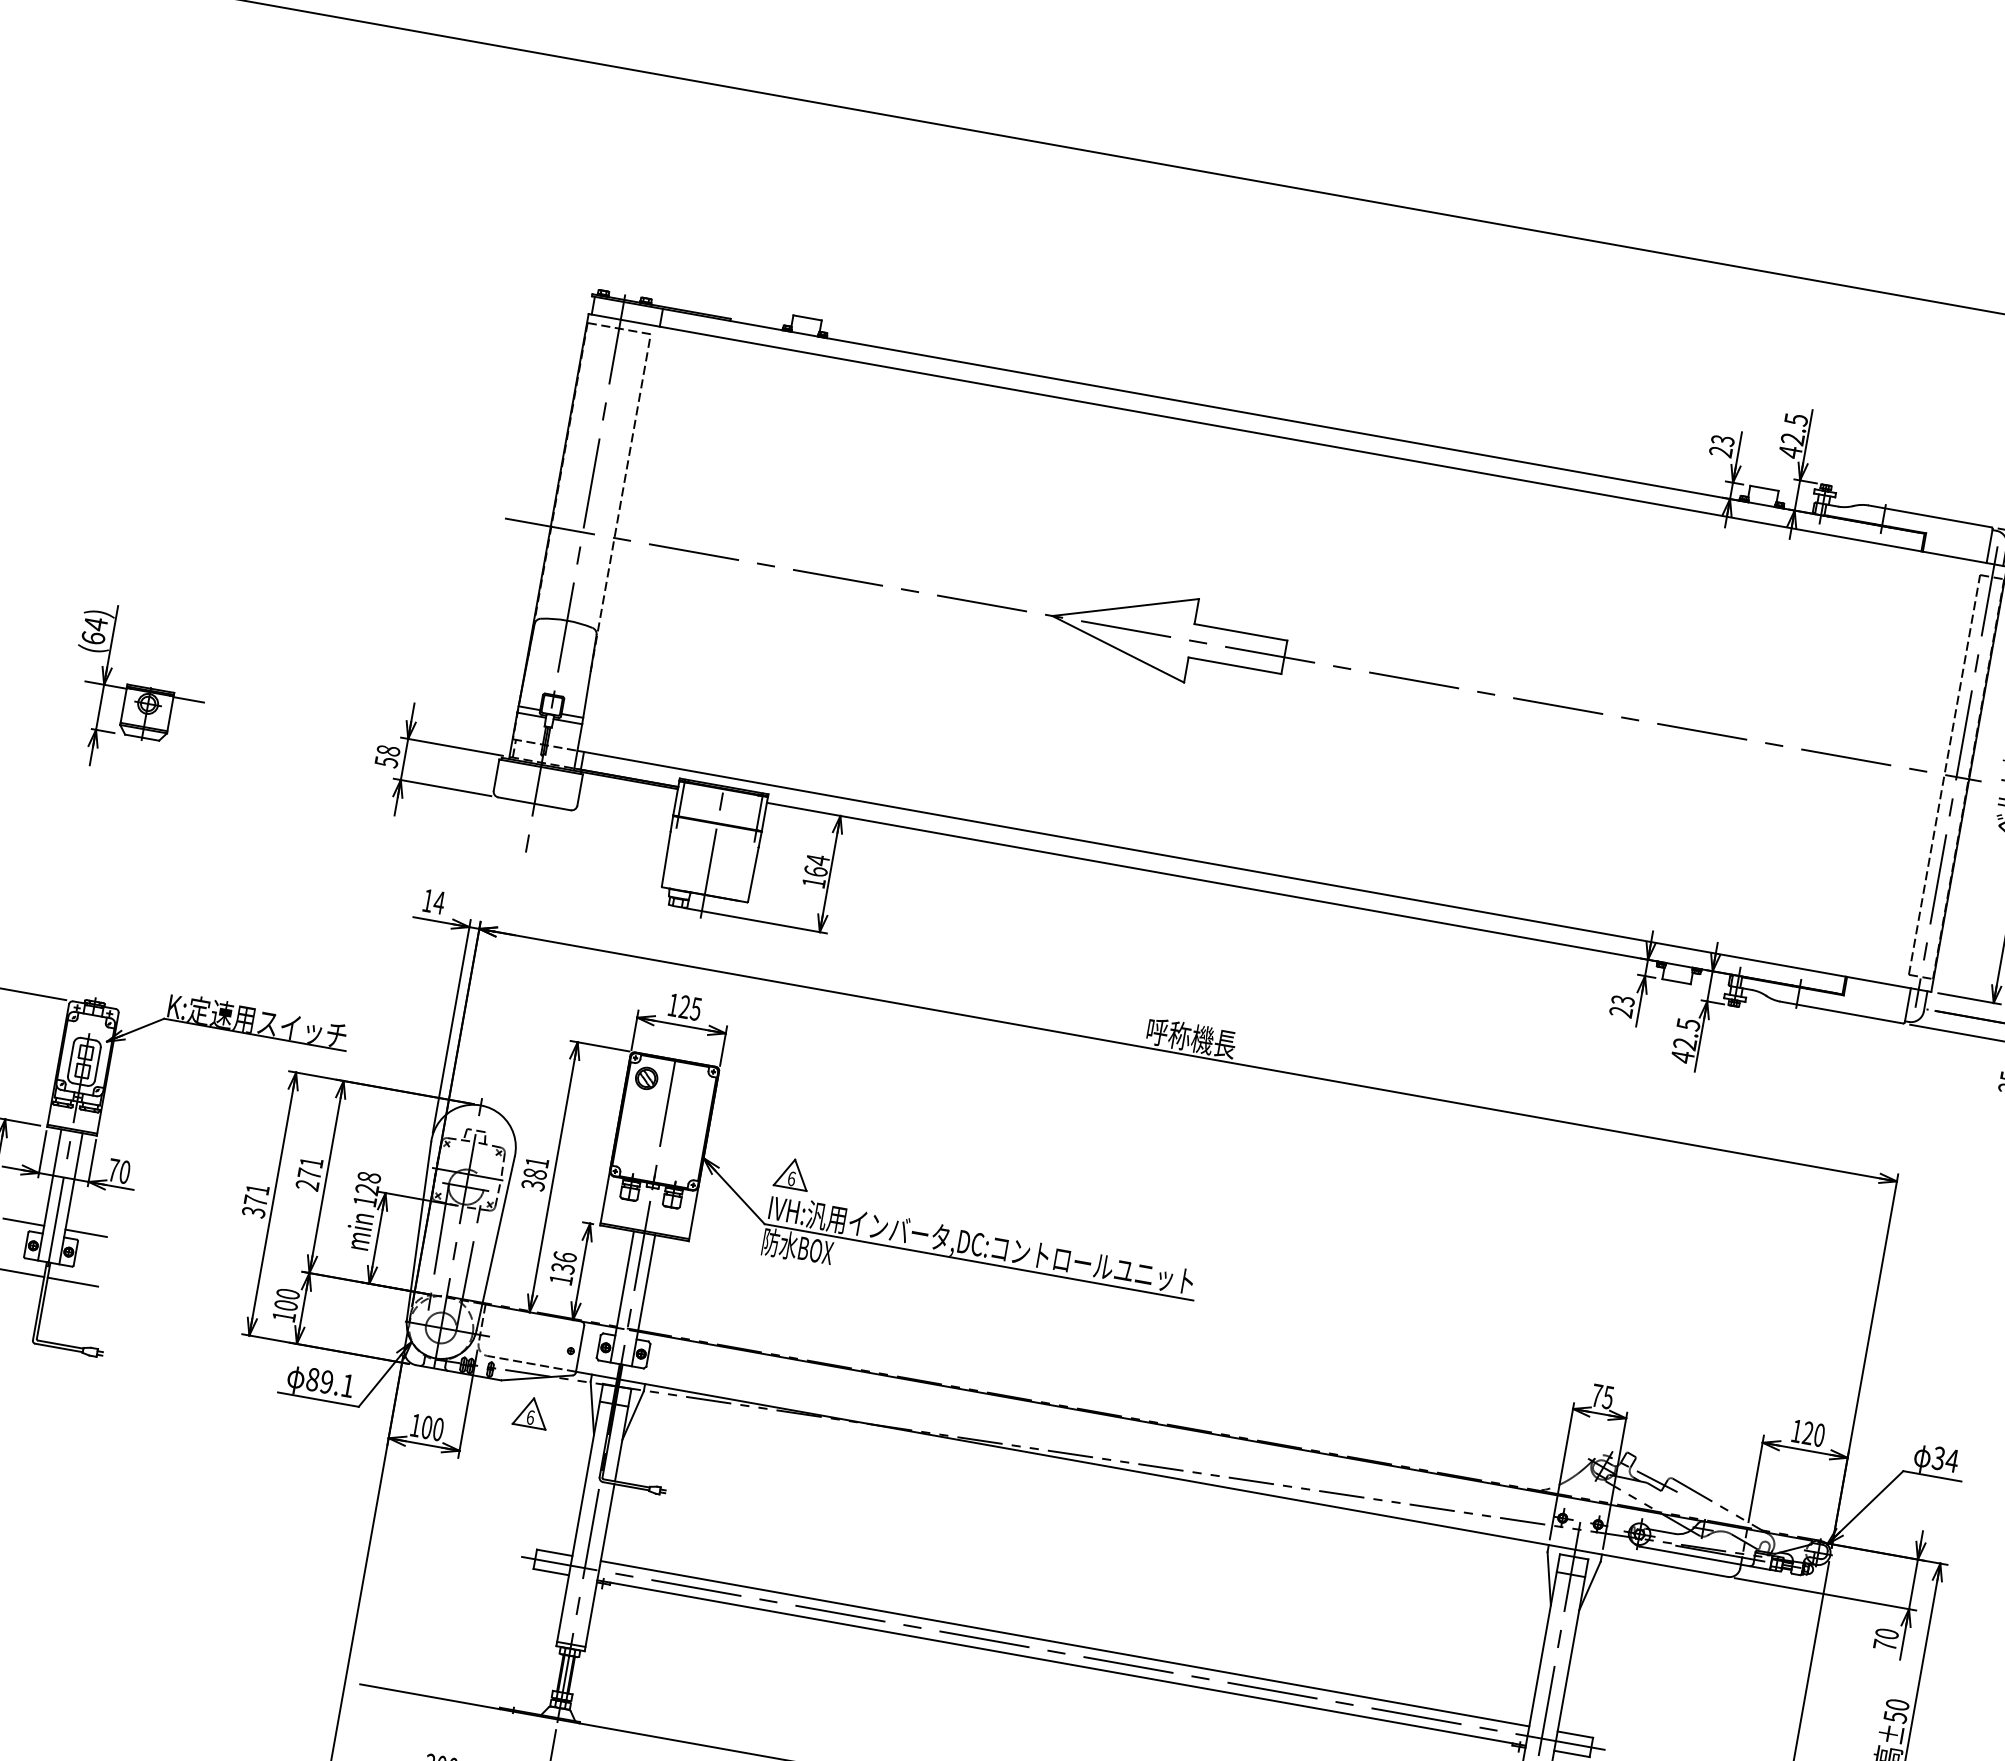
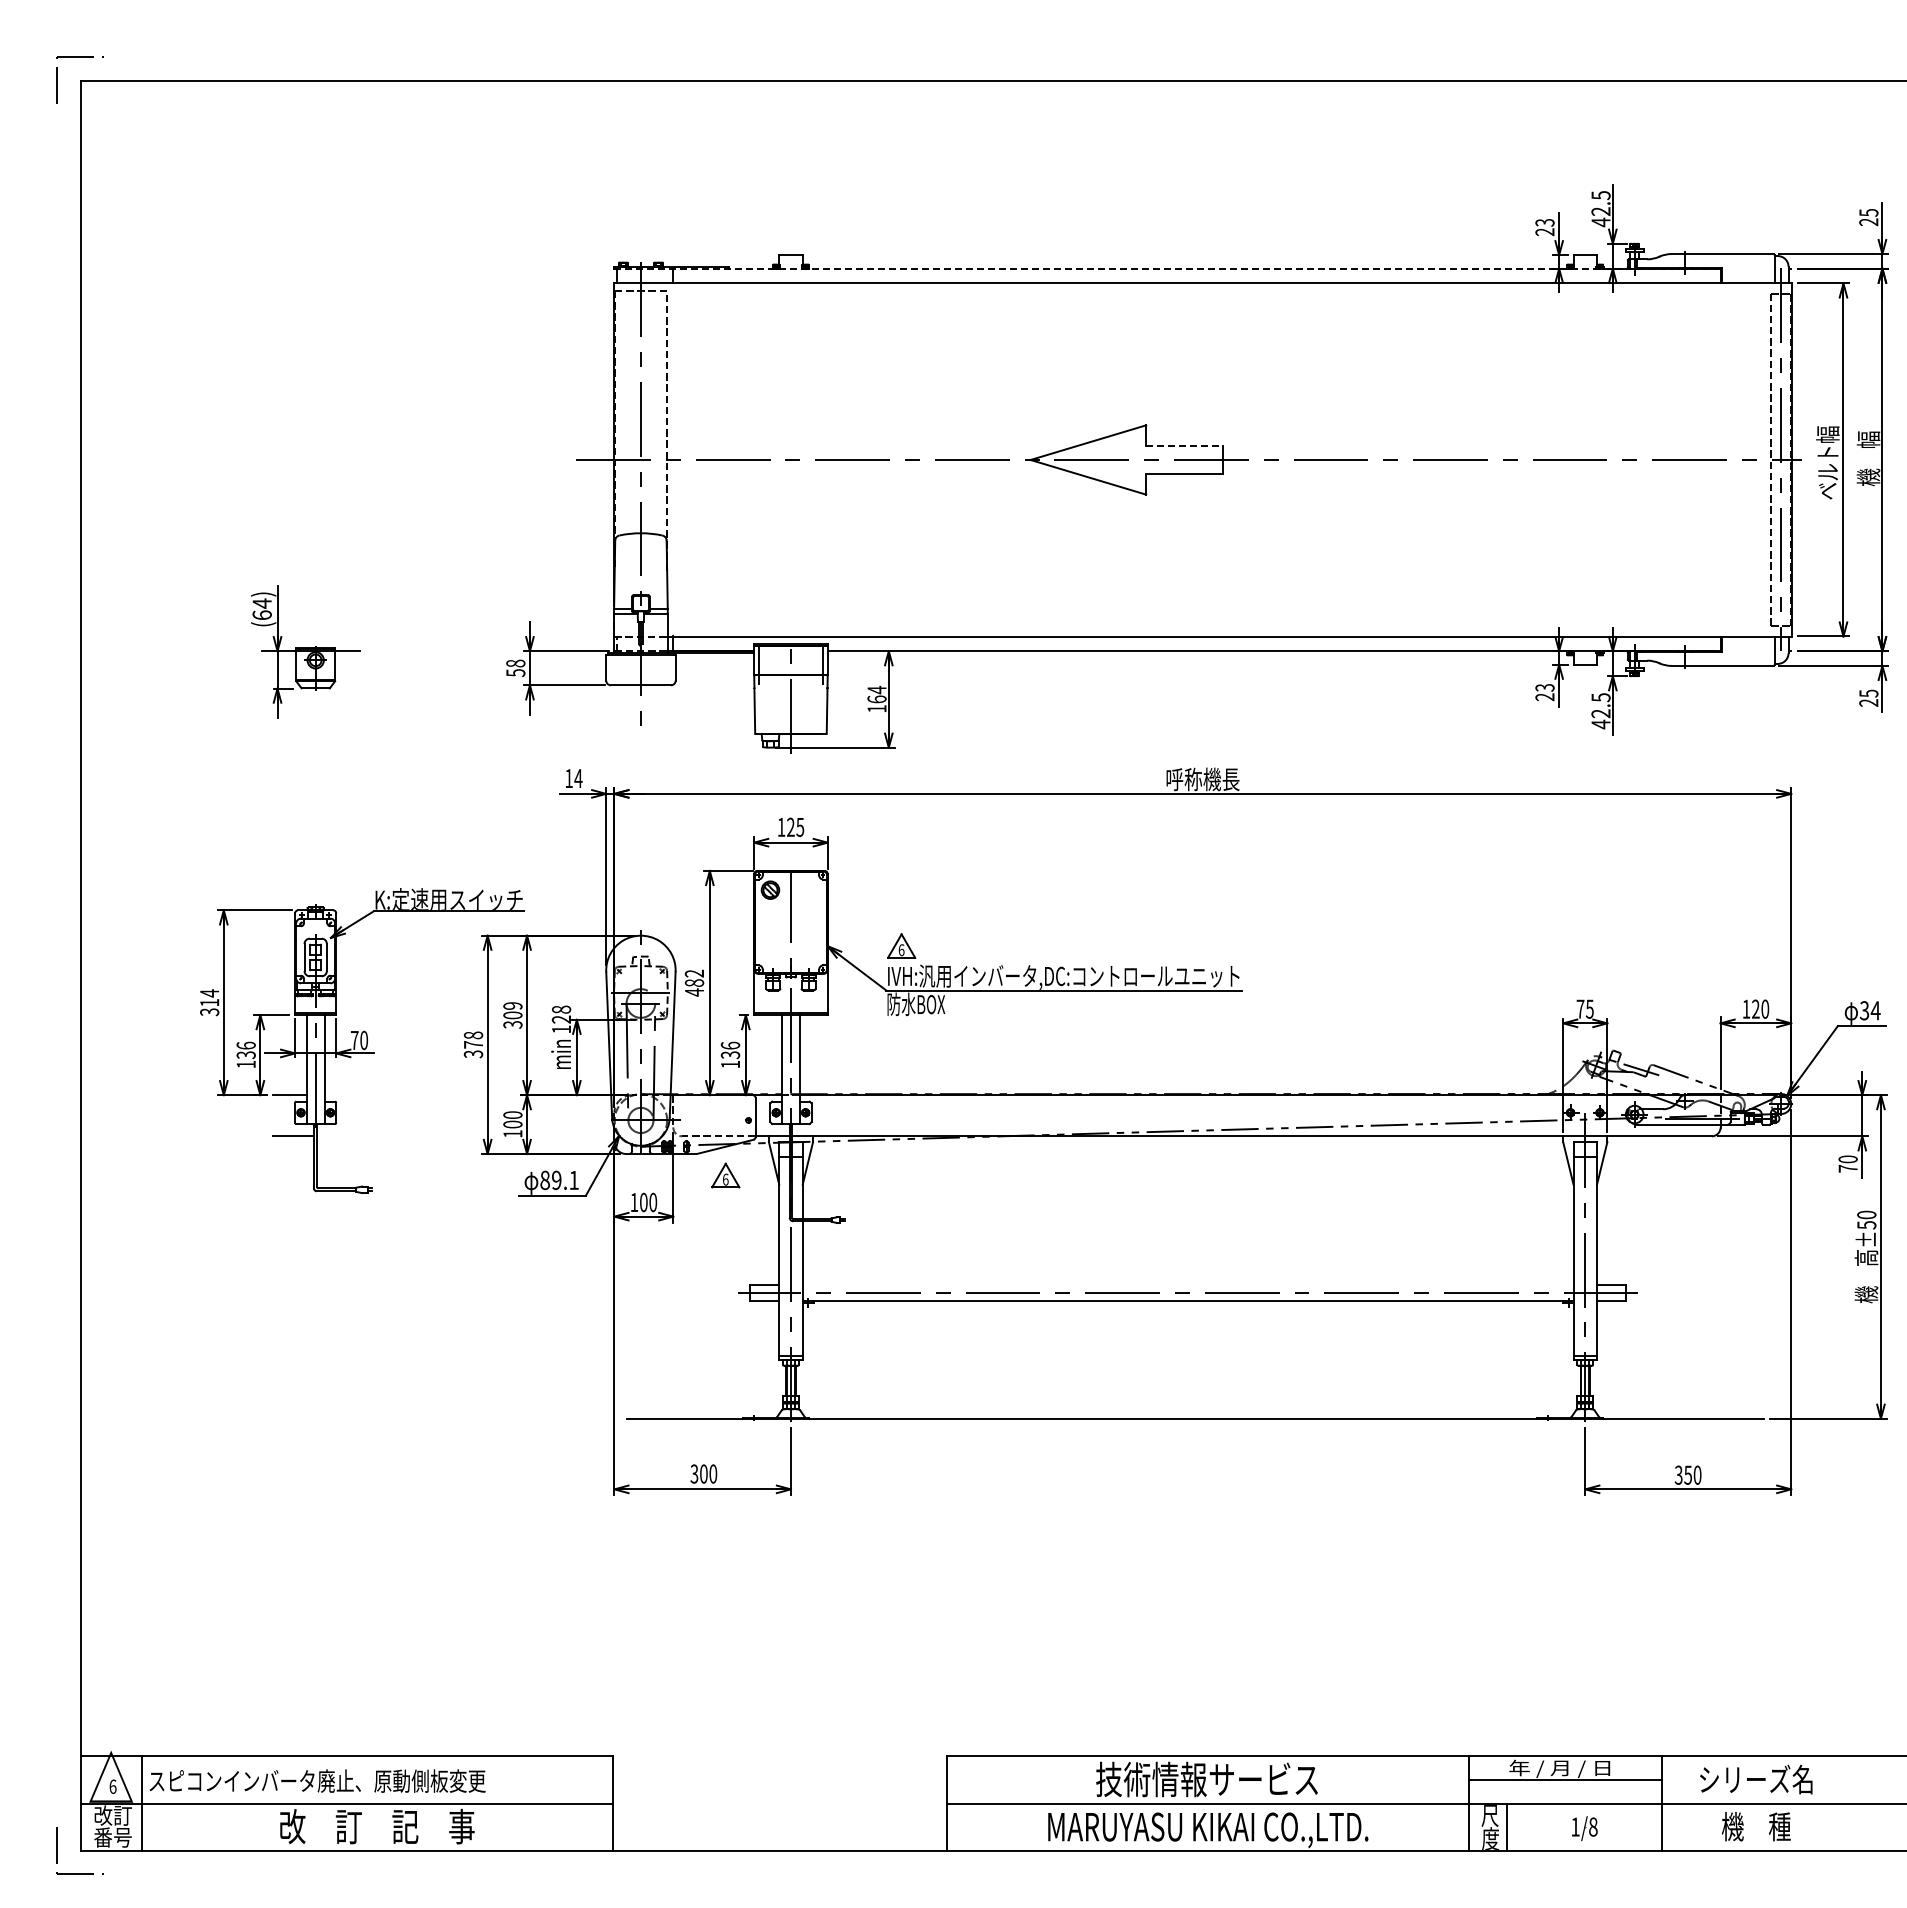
line: (1259, 414) -> (1168, 268), solid -> dashed
line: (1240, 632) -> (1184, 446), solid -> dashed
text: (535, 1173) -> (694, 982), 381 -> 482
text: (309, 1174) -> (512, 1015), 271 -> 309
text: (257, 1189) -> (473, 1035), 371 -> 378
line: (85, 1233) -> (341, 1095), removed
line: (72, 1282) -> (337, 1136), removed
line: (1064, 1644) -> (1187, 1285), removed

